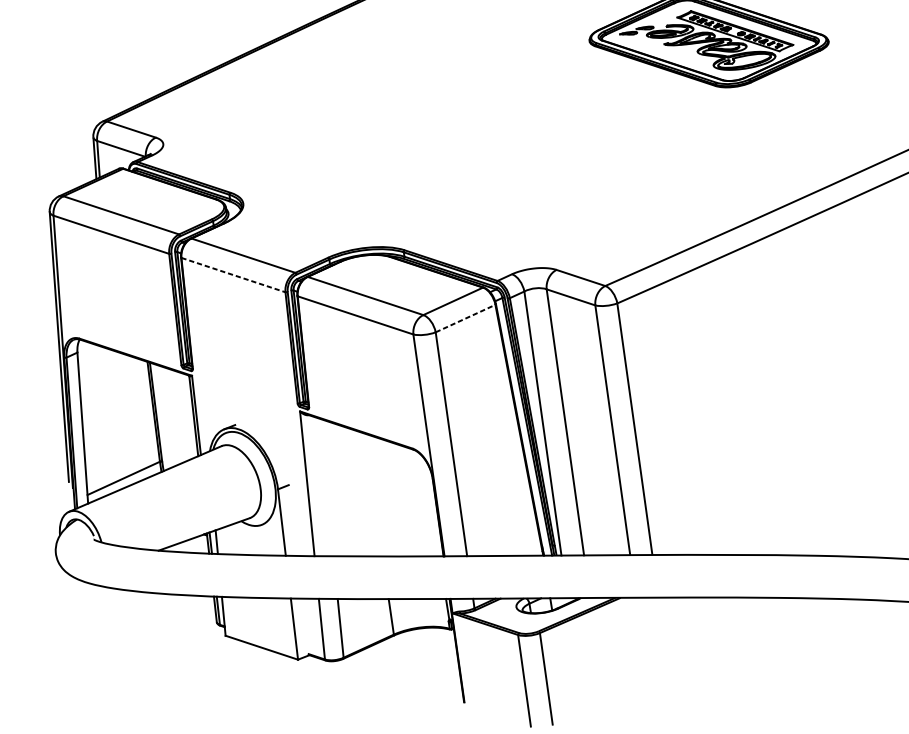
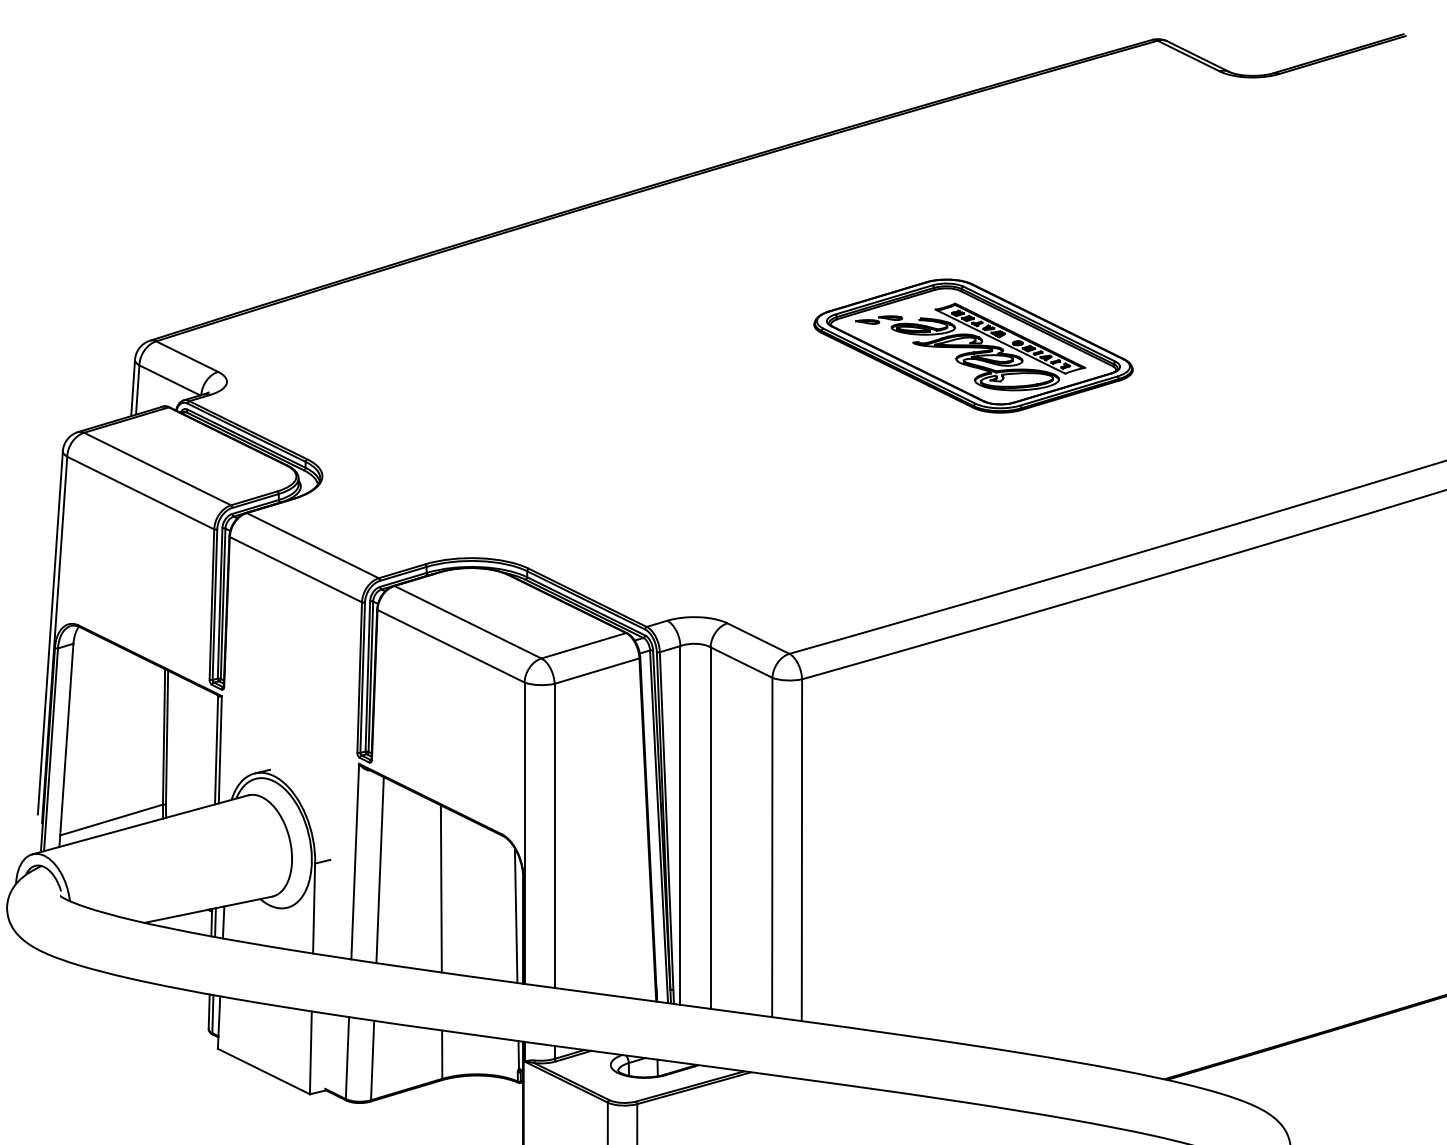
line: (233, 275) -> (295, 569), dashed -> solid
line: (465, 318) -> (597, 670), dashed -> solid
line: (326, 487) -> (379, 870), added
line: (372, 494) -> (440, 888), added
line: (430, 506) -> (515, 915), added

